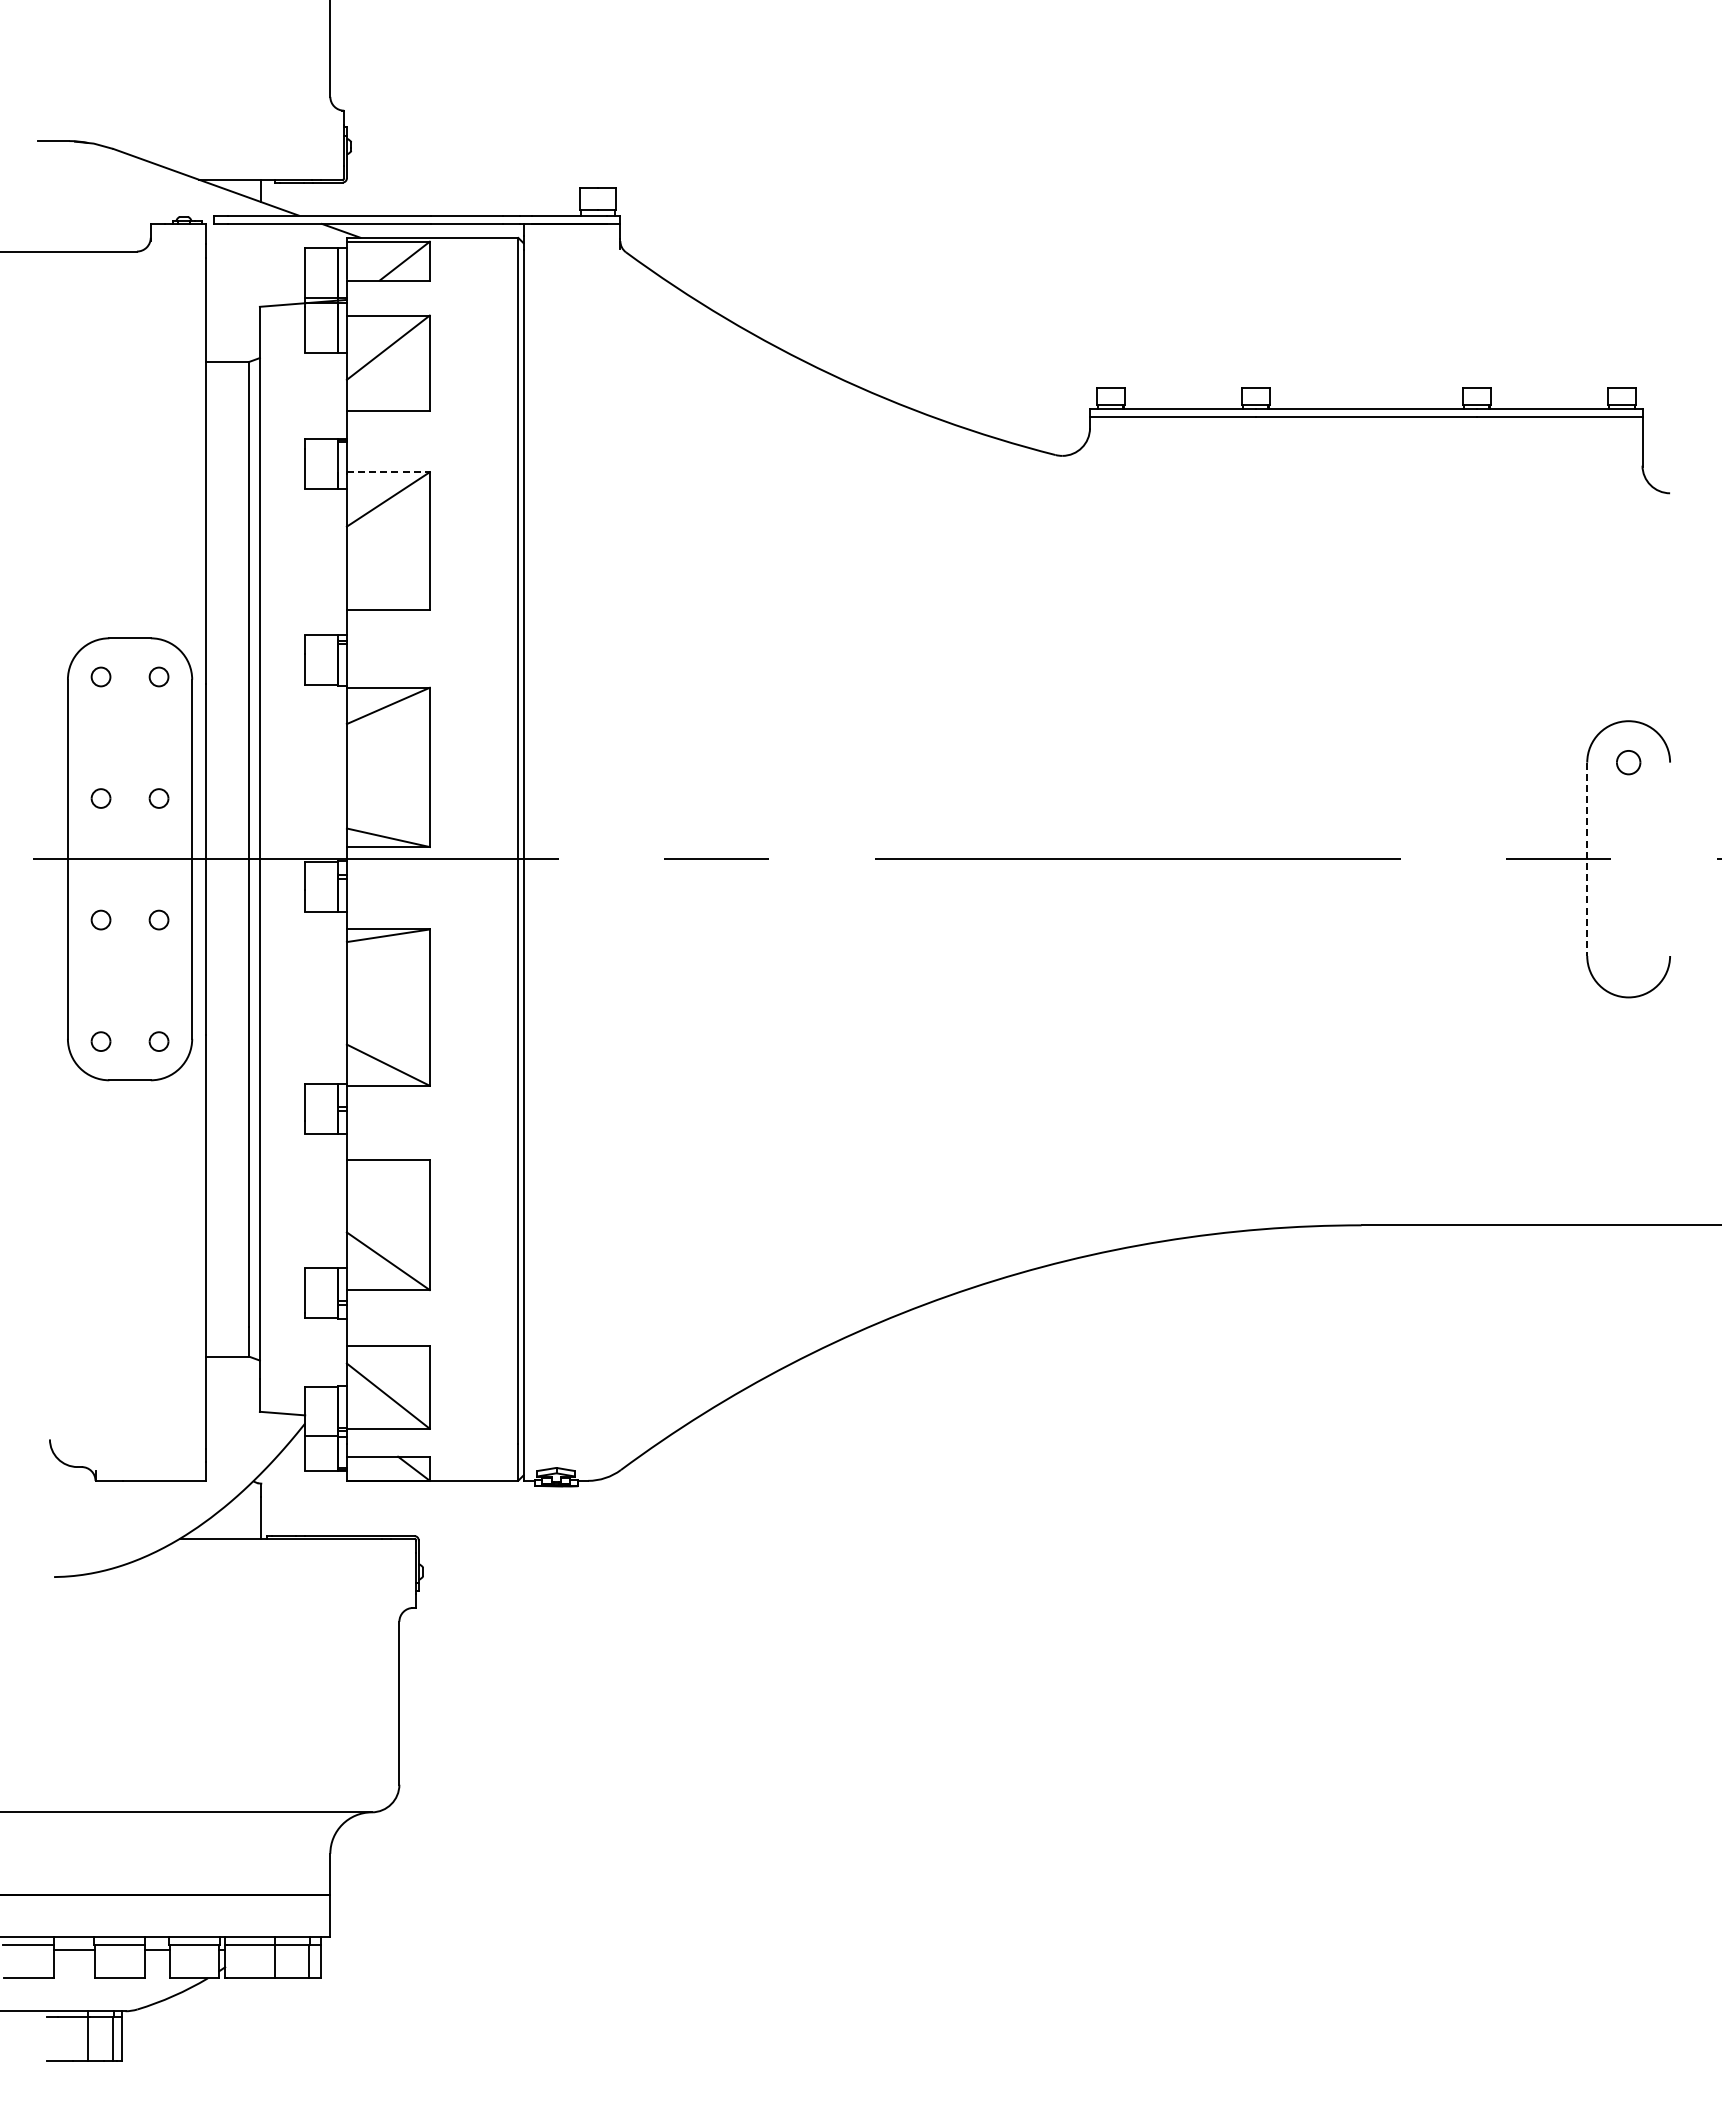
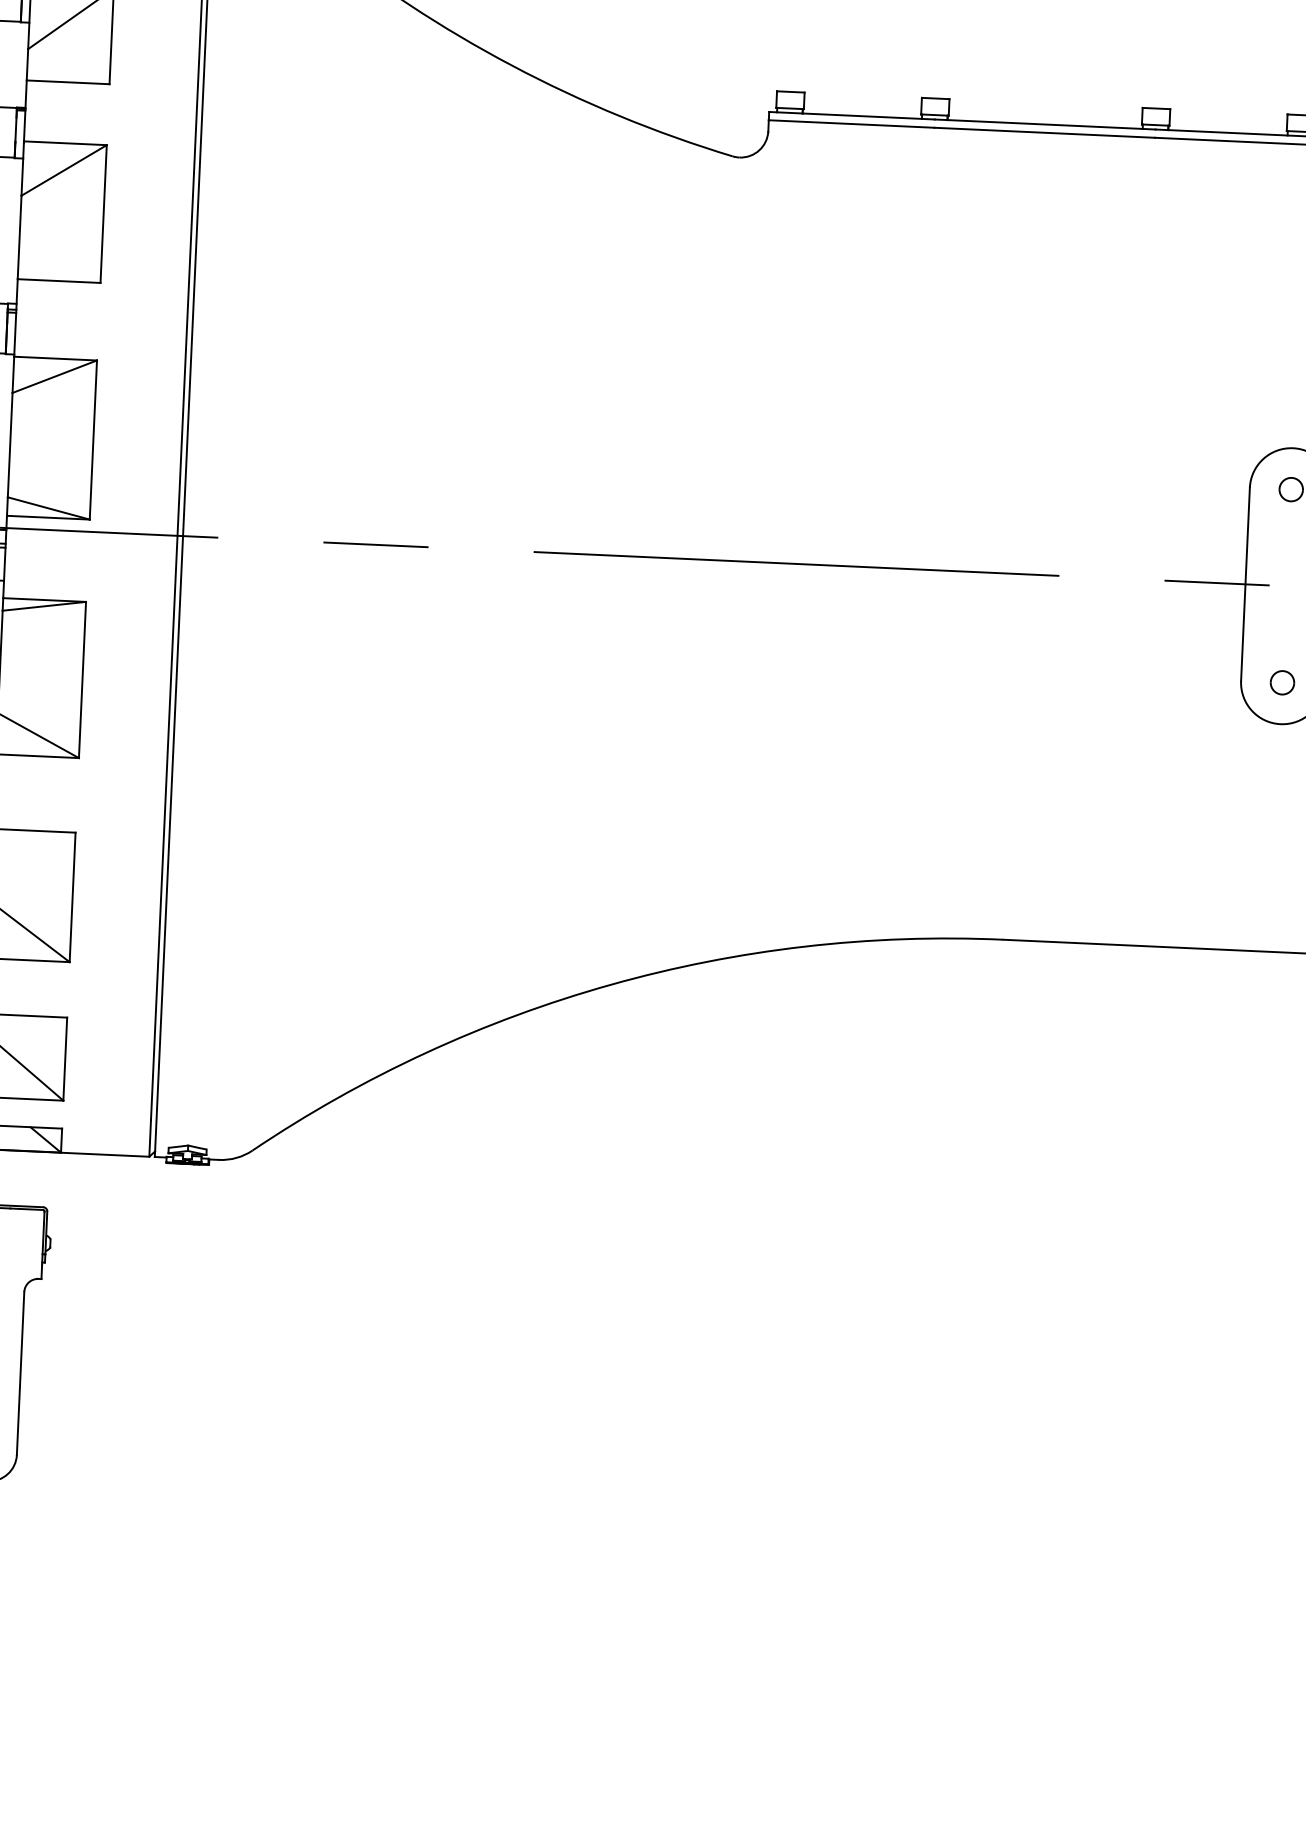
line: (388, 472) -> (65, 143), dashed -> solid
line: (1587, 859) -> (1245, 584), dashed -> solid
part: (1628, 955) -> (1282, 682), added

